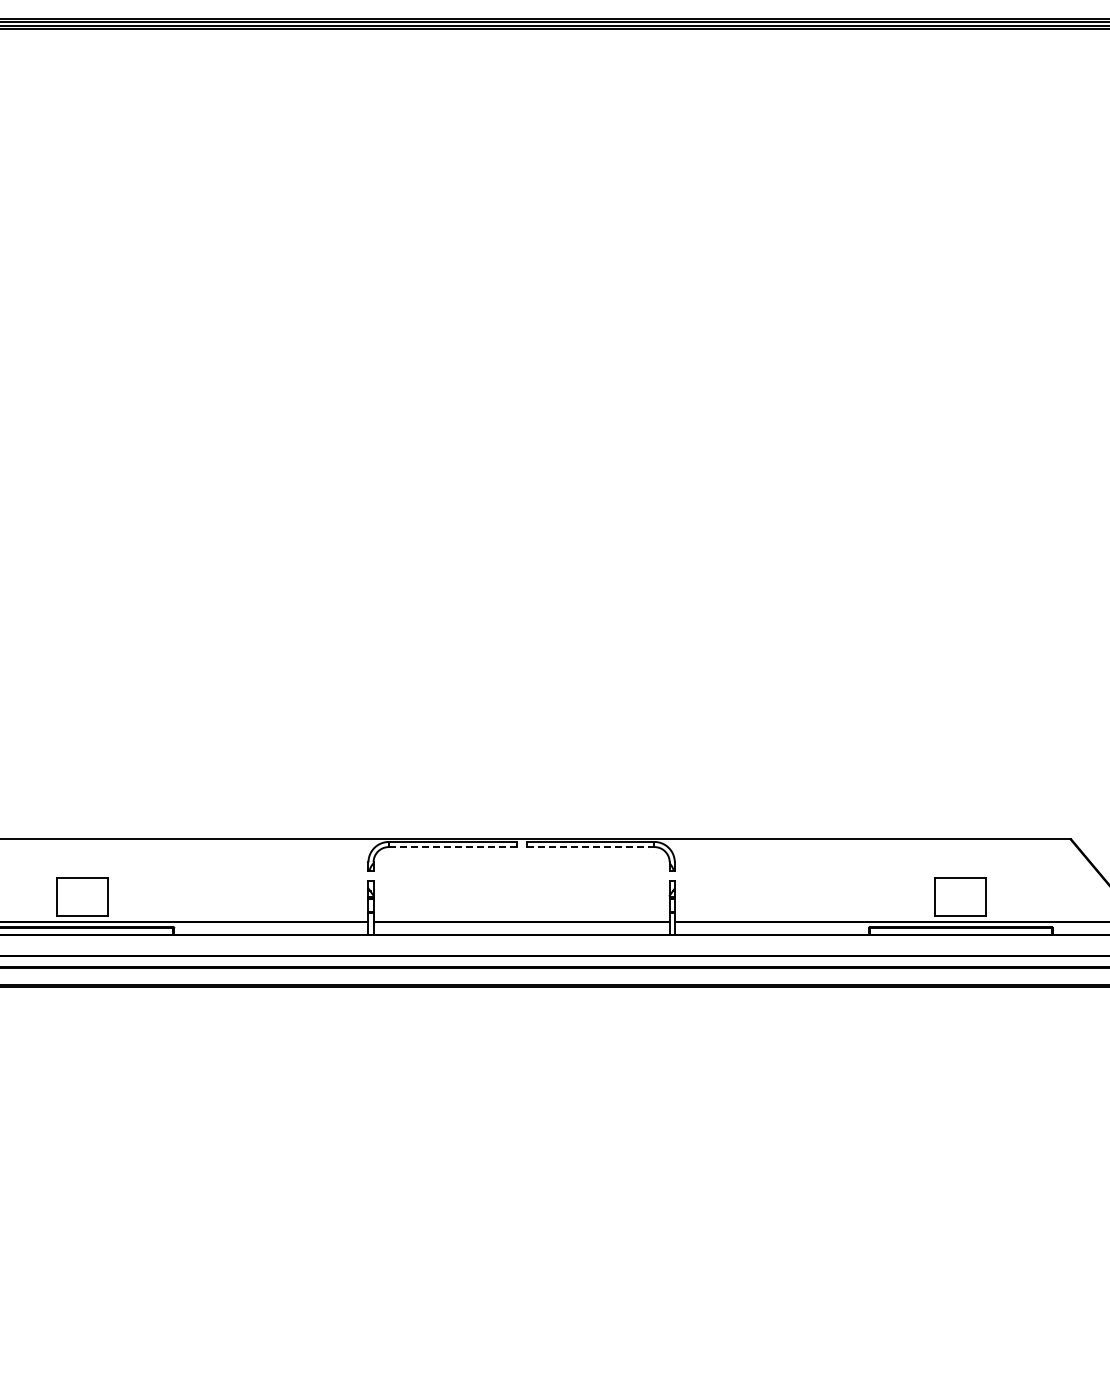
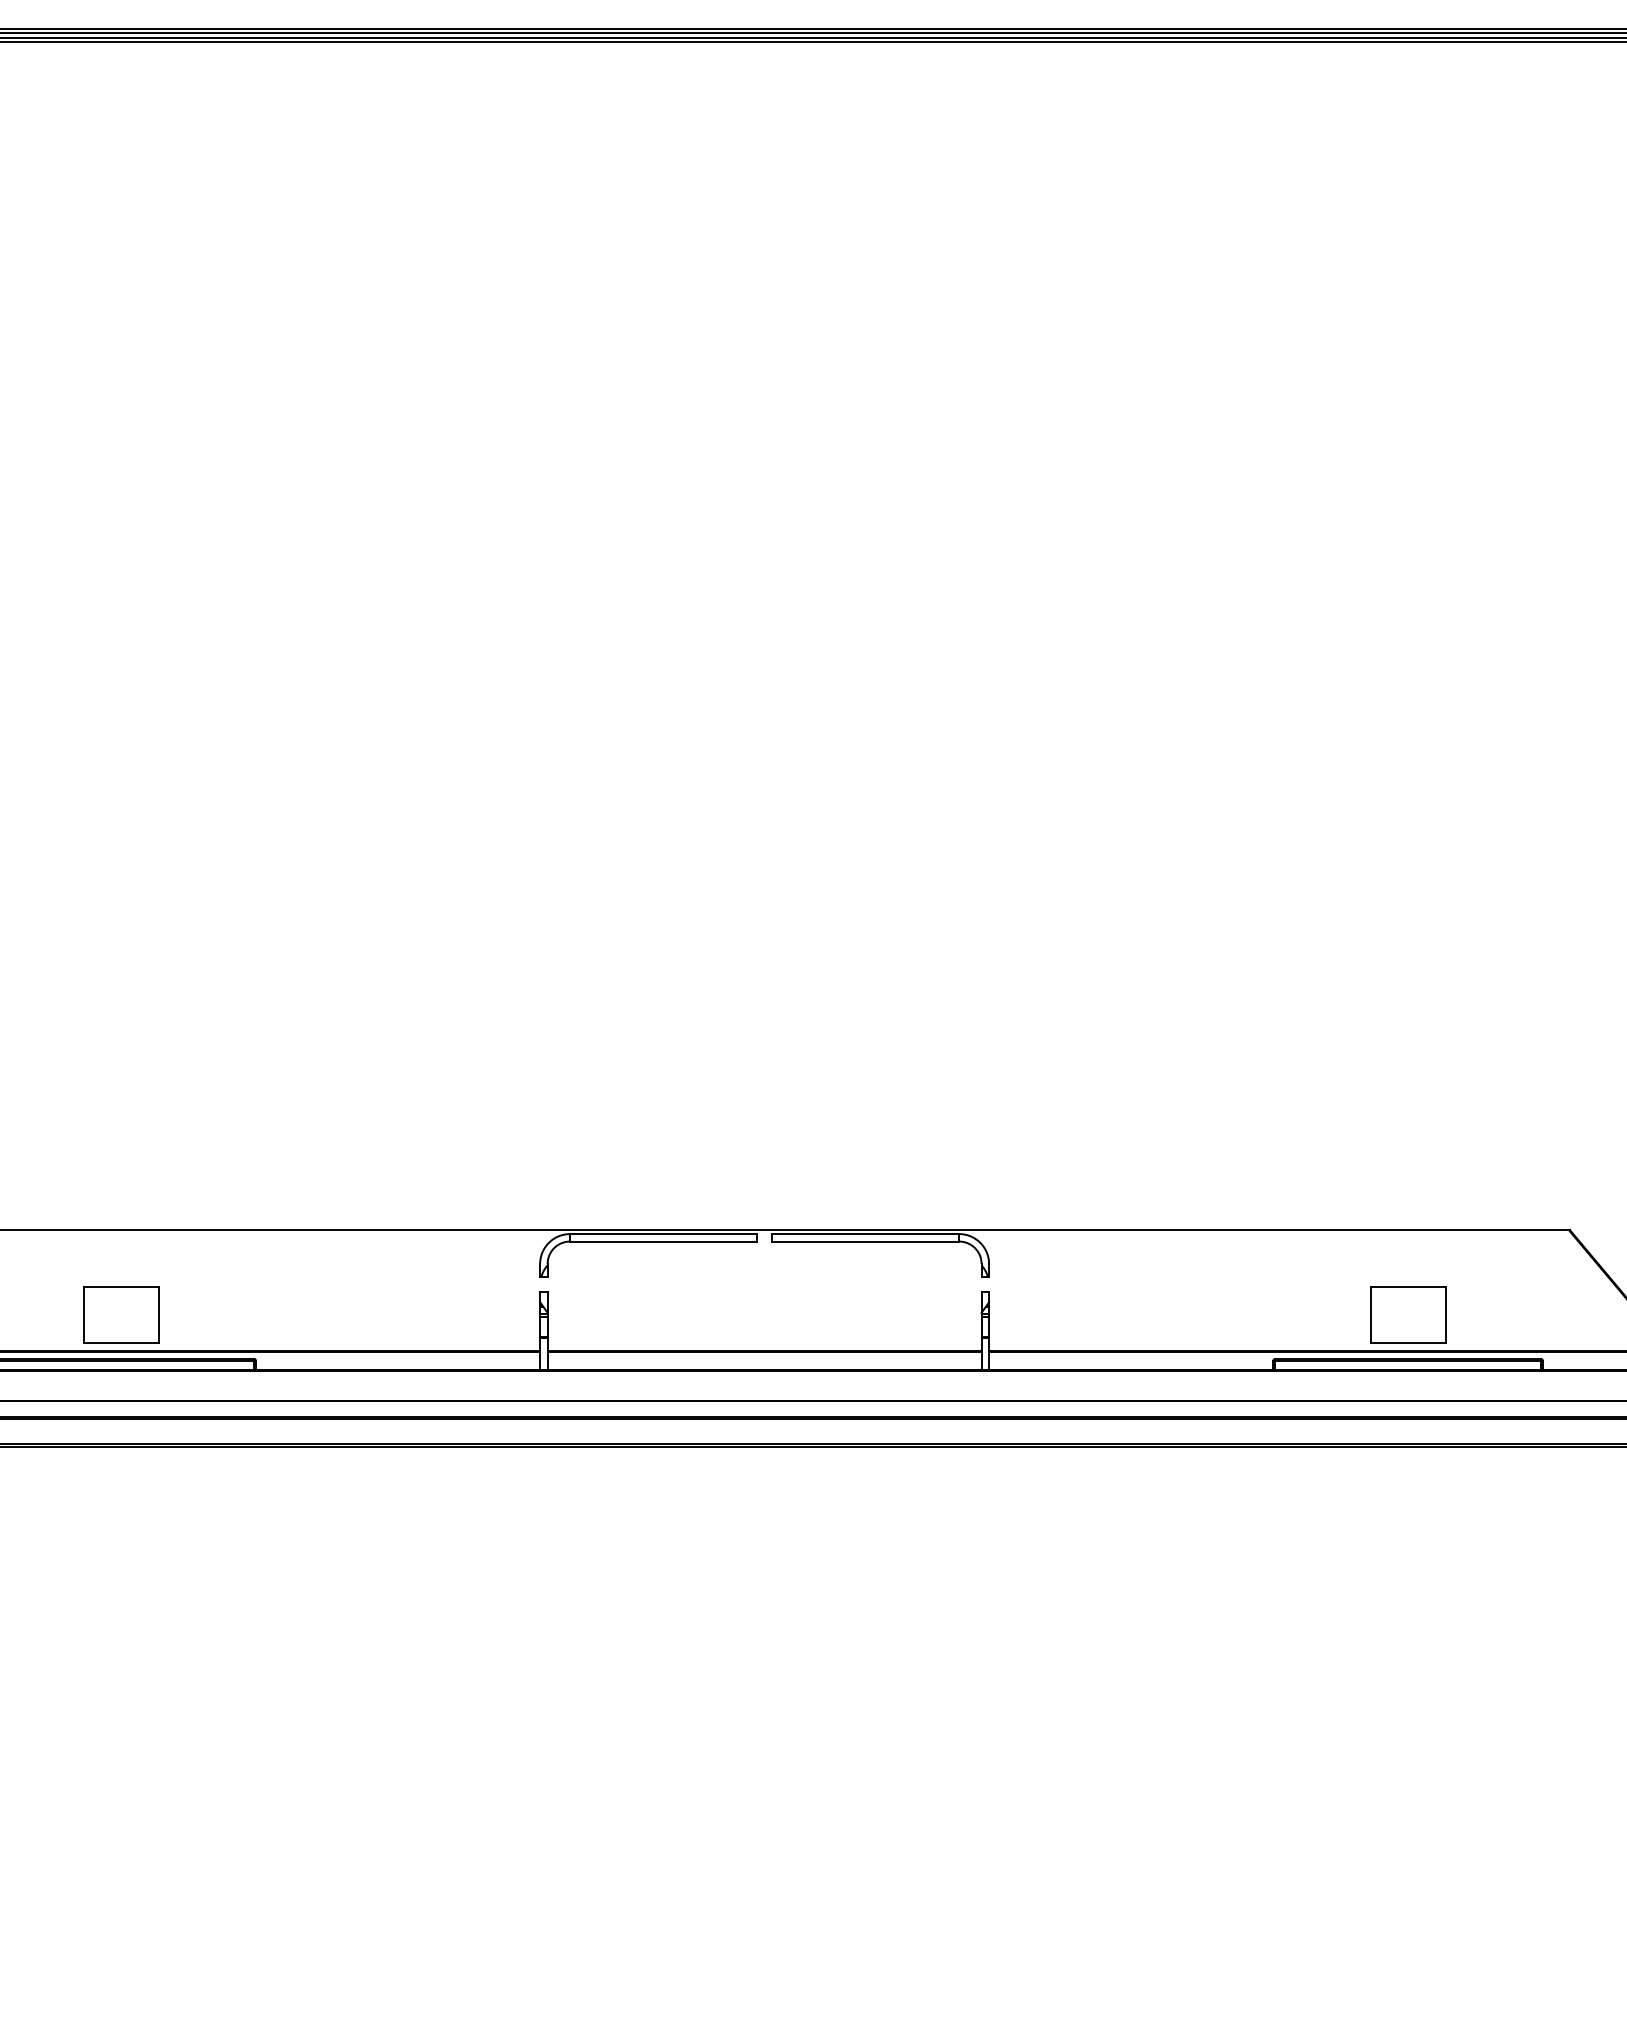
line: (452, 847) -> (663, 1242), dashed -> solid
line: (590, 847) -> (865, 1242), dashed -> solid

